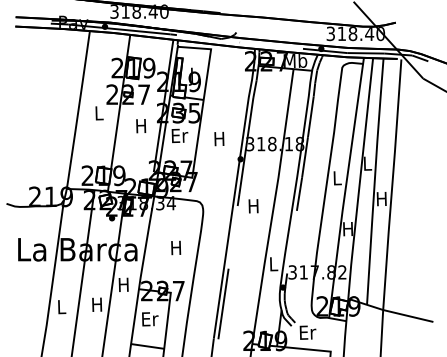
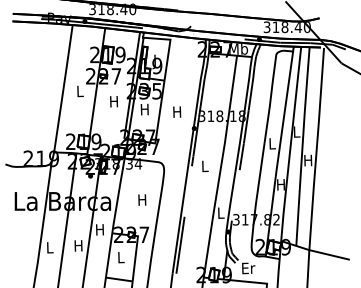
text: (179, 135) -> (144, 109), Er -> H
text: (253, 206) -> (204, 166), H -> L
text: (150, 319) -> (121, 257), Er -> L

